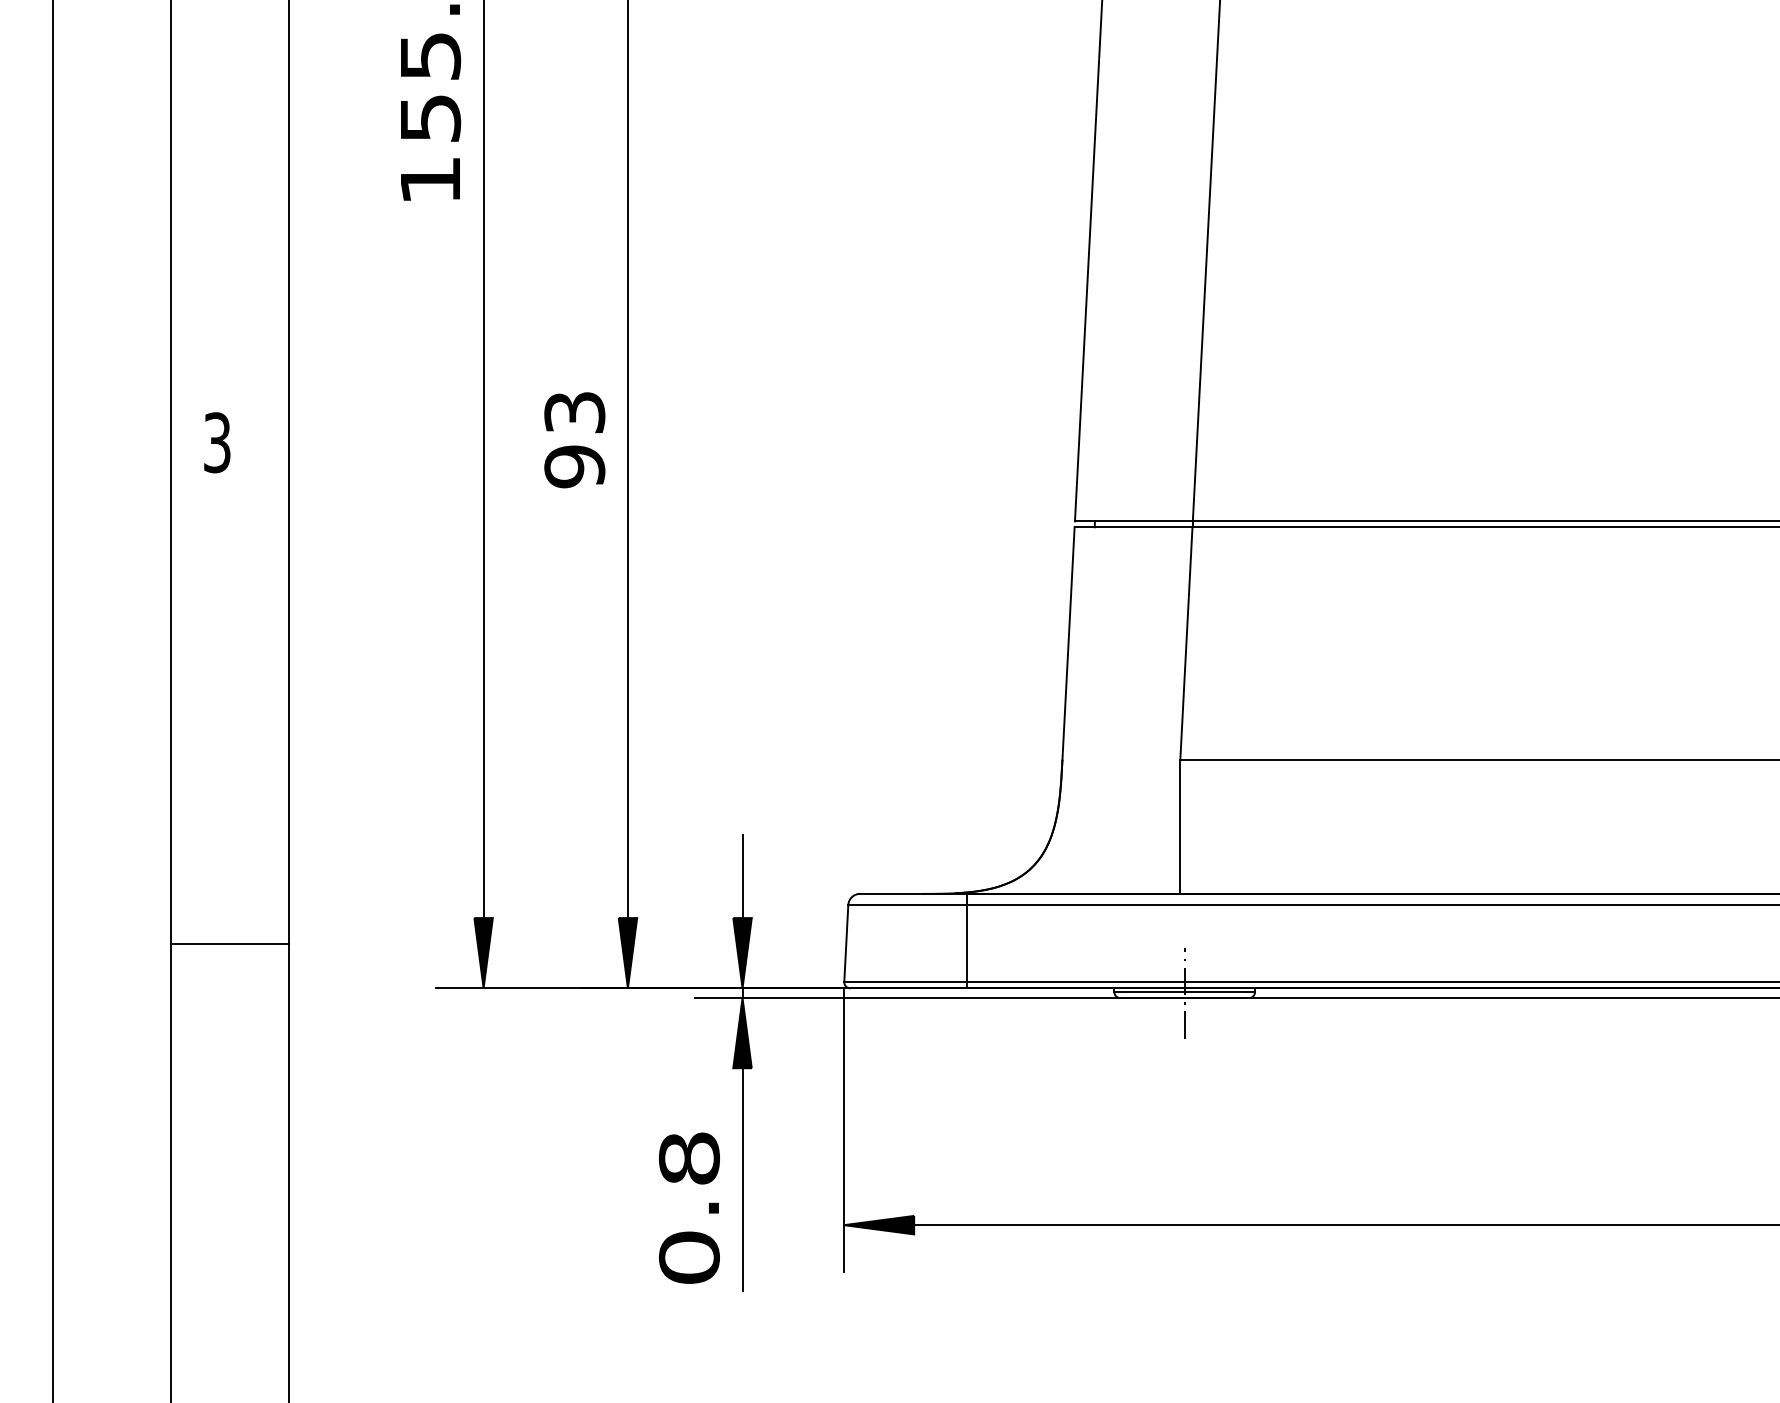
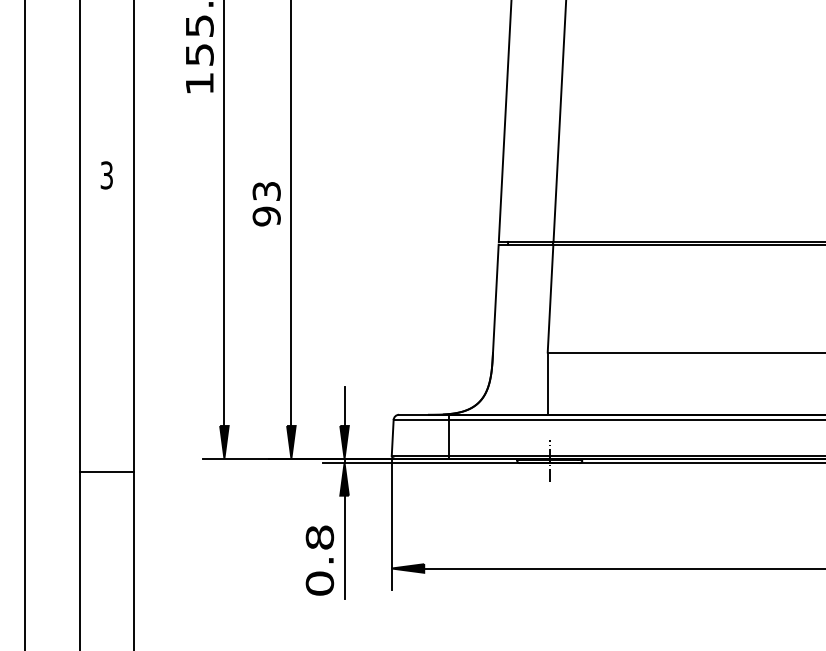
text: (216, 442) -> (106, 175), moved
line: (229, 945) -> (106, 472), moved

